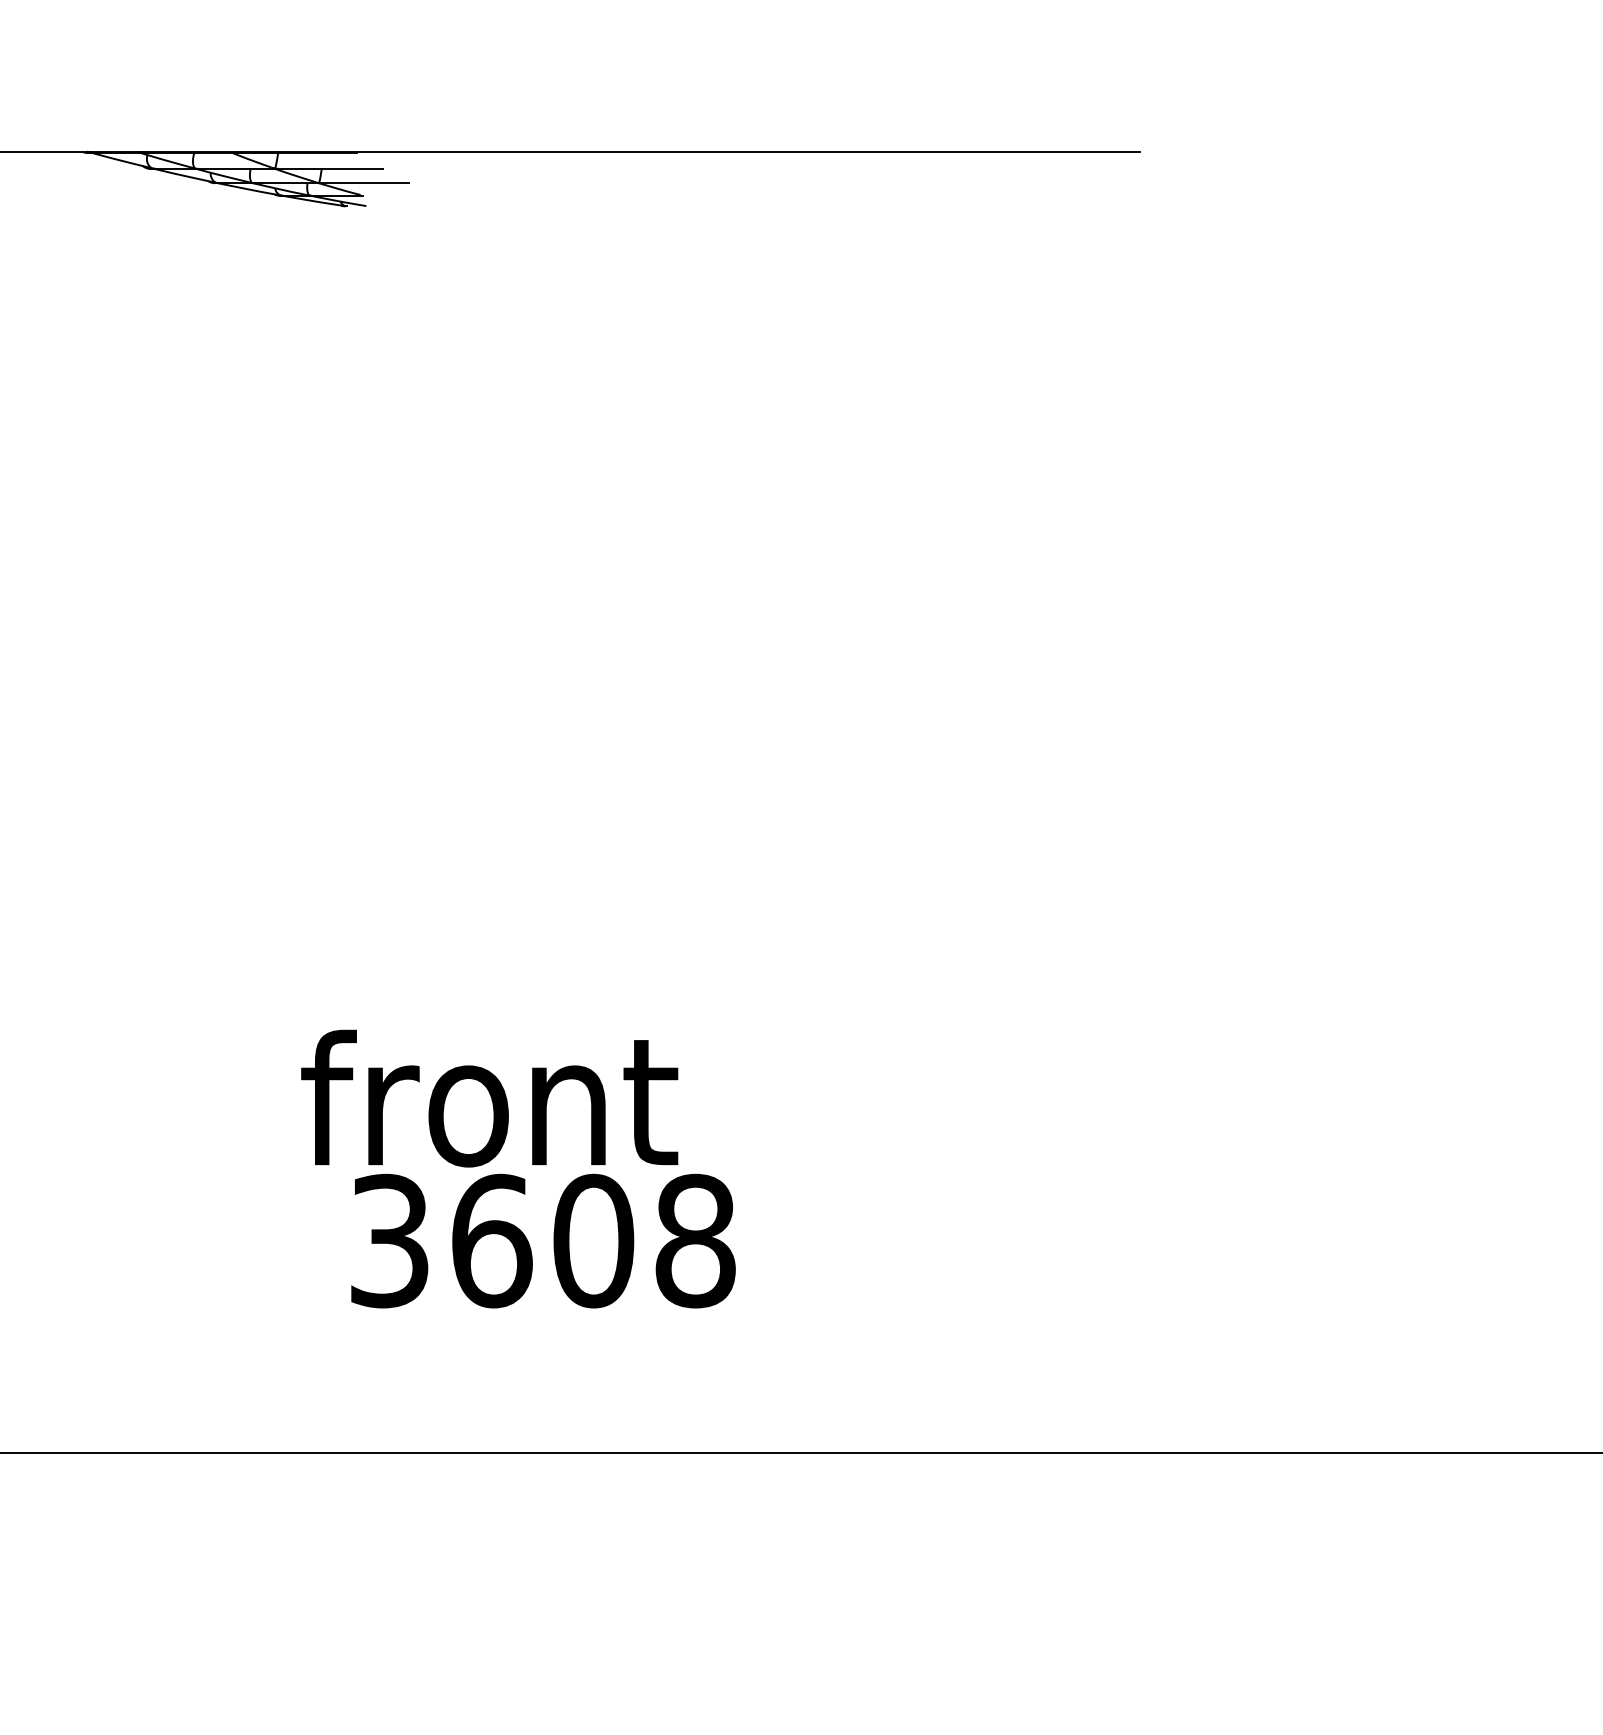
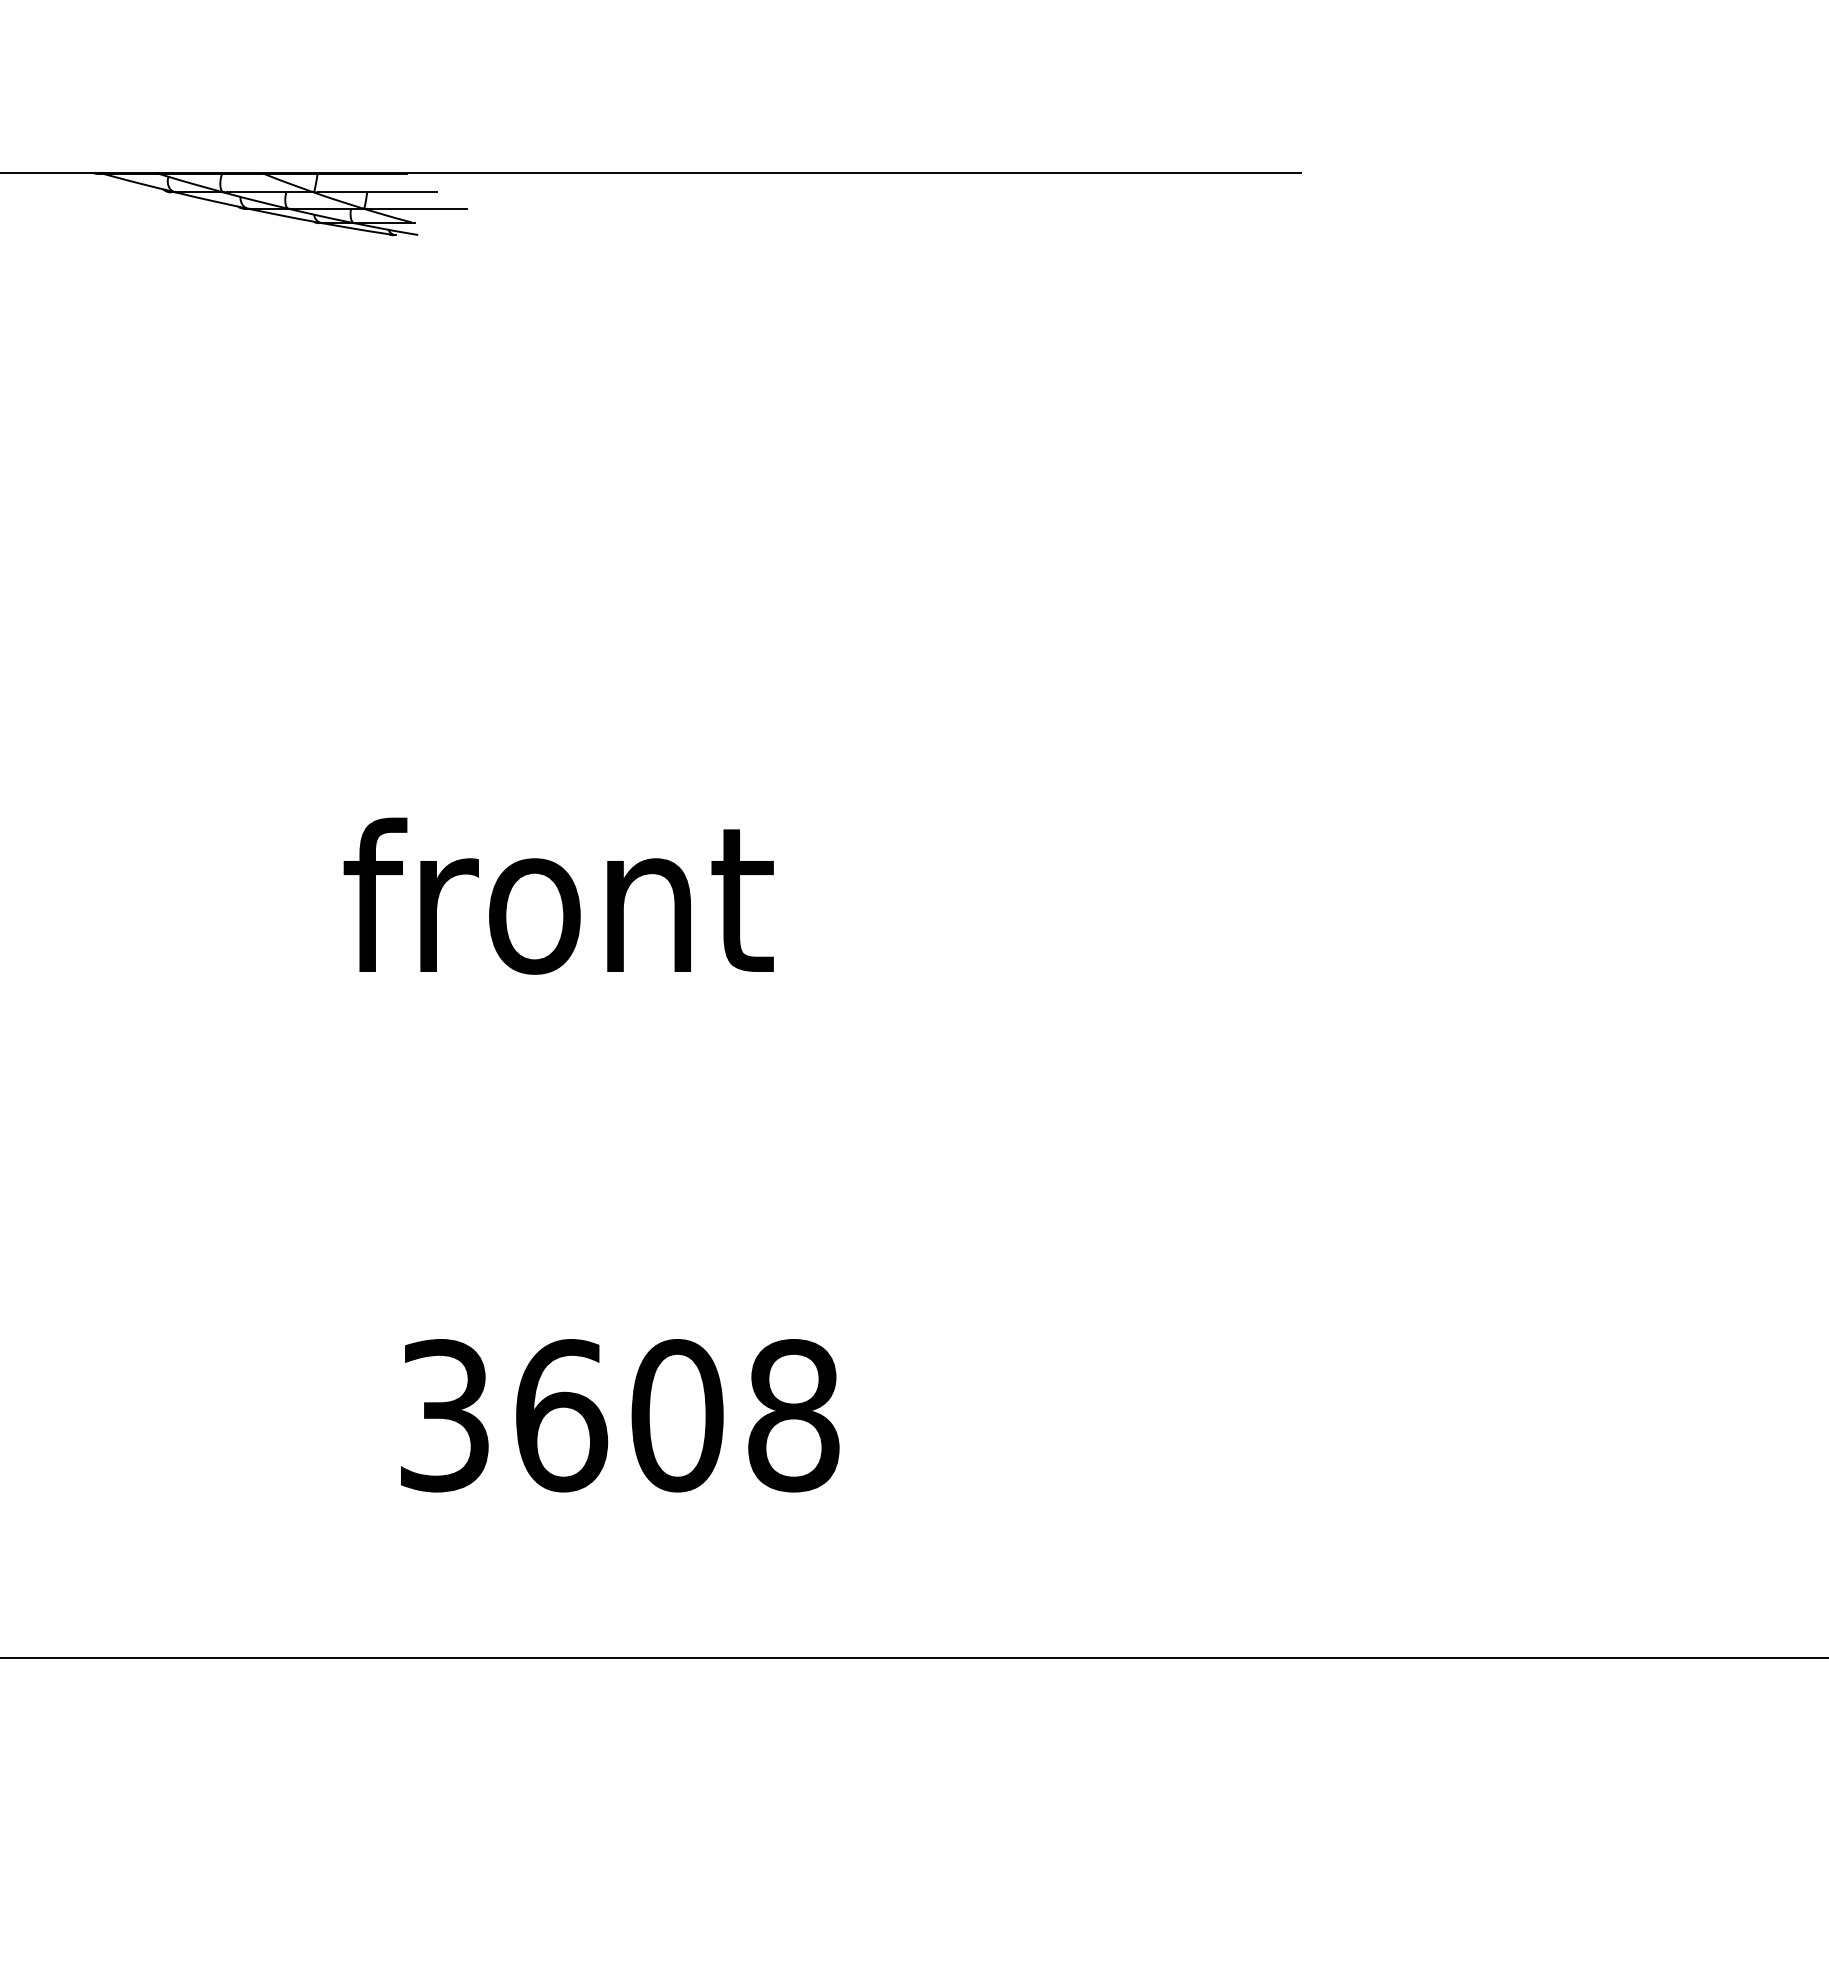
text: (489, 1098) -> (558, 895), moved

